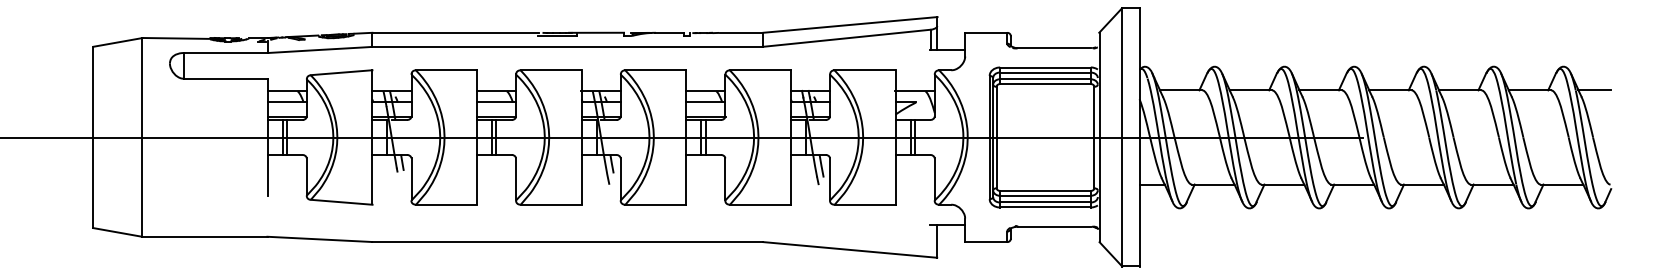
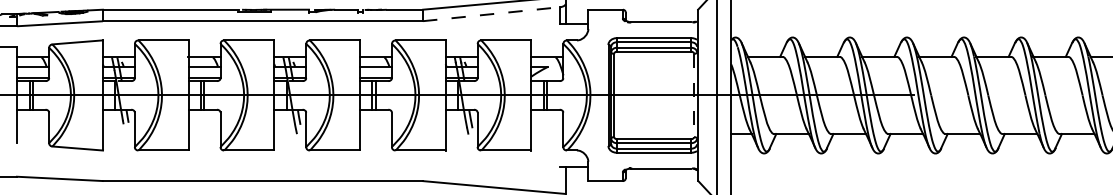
line: (846, 38) -> (491, 14), solid -> dashed
line: (1094, 137) -> (694, 95), solid -> dashed

